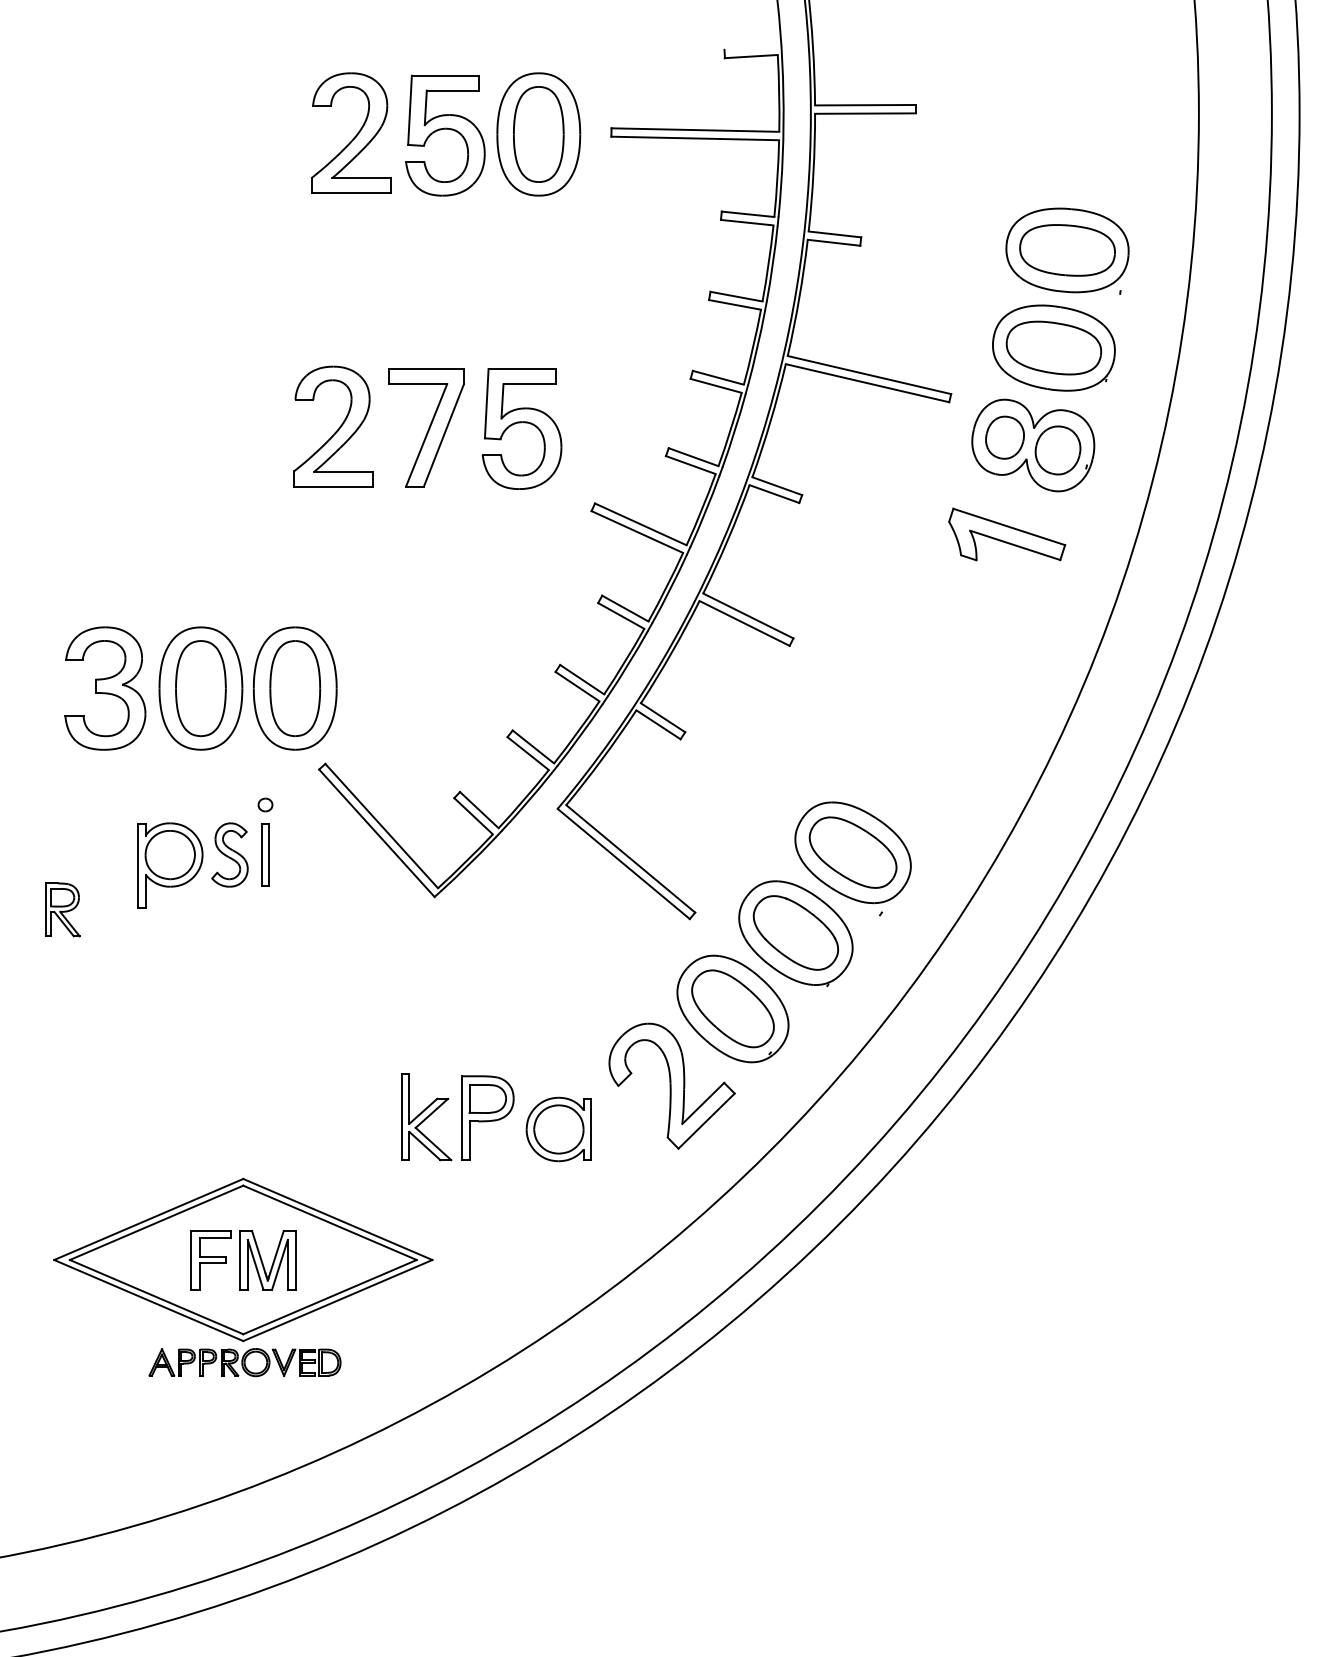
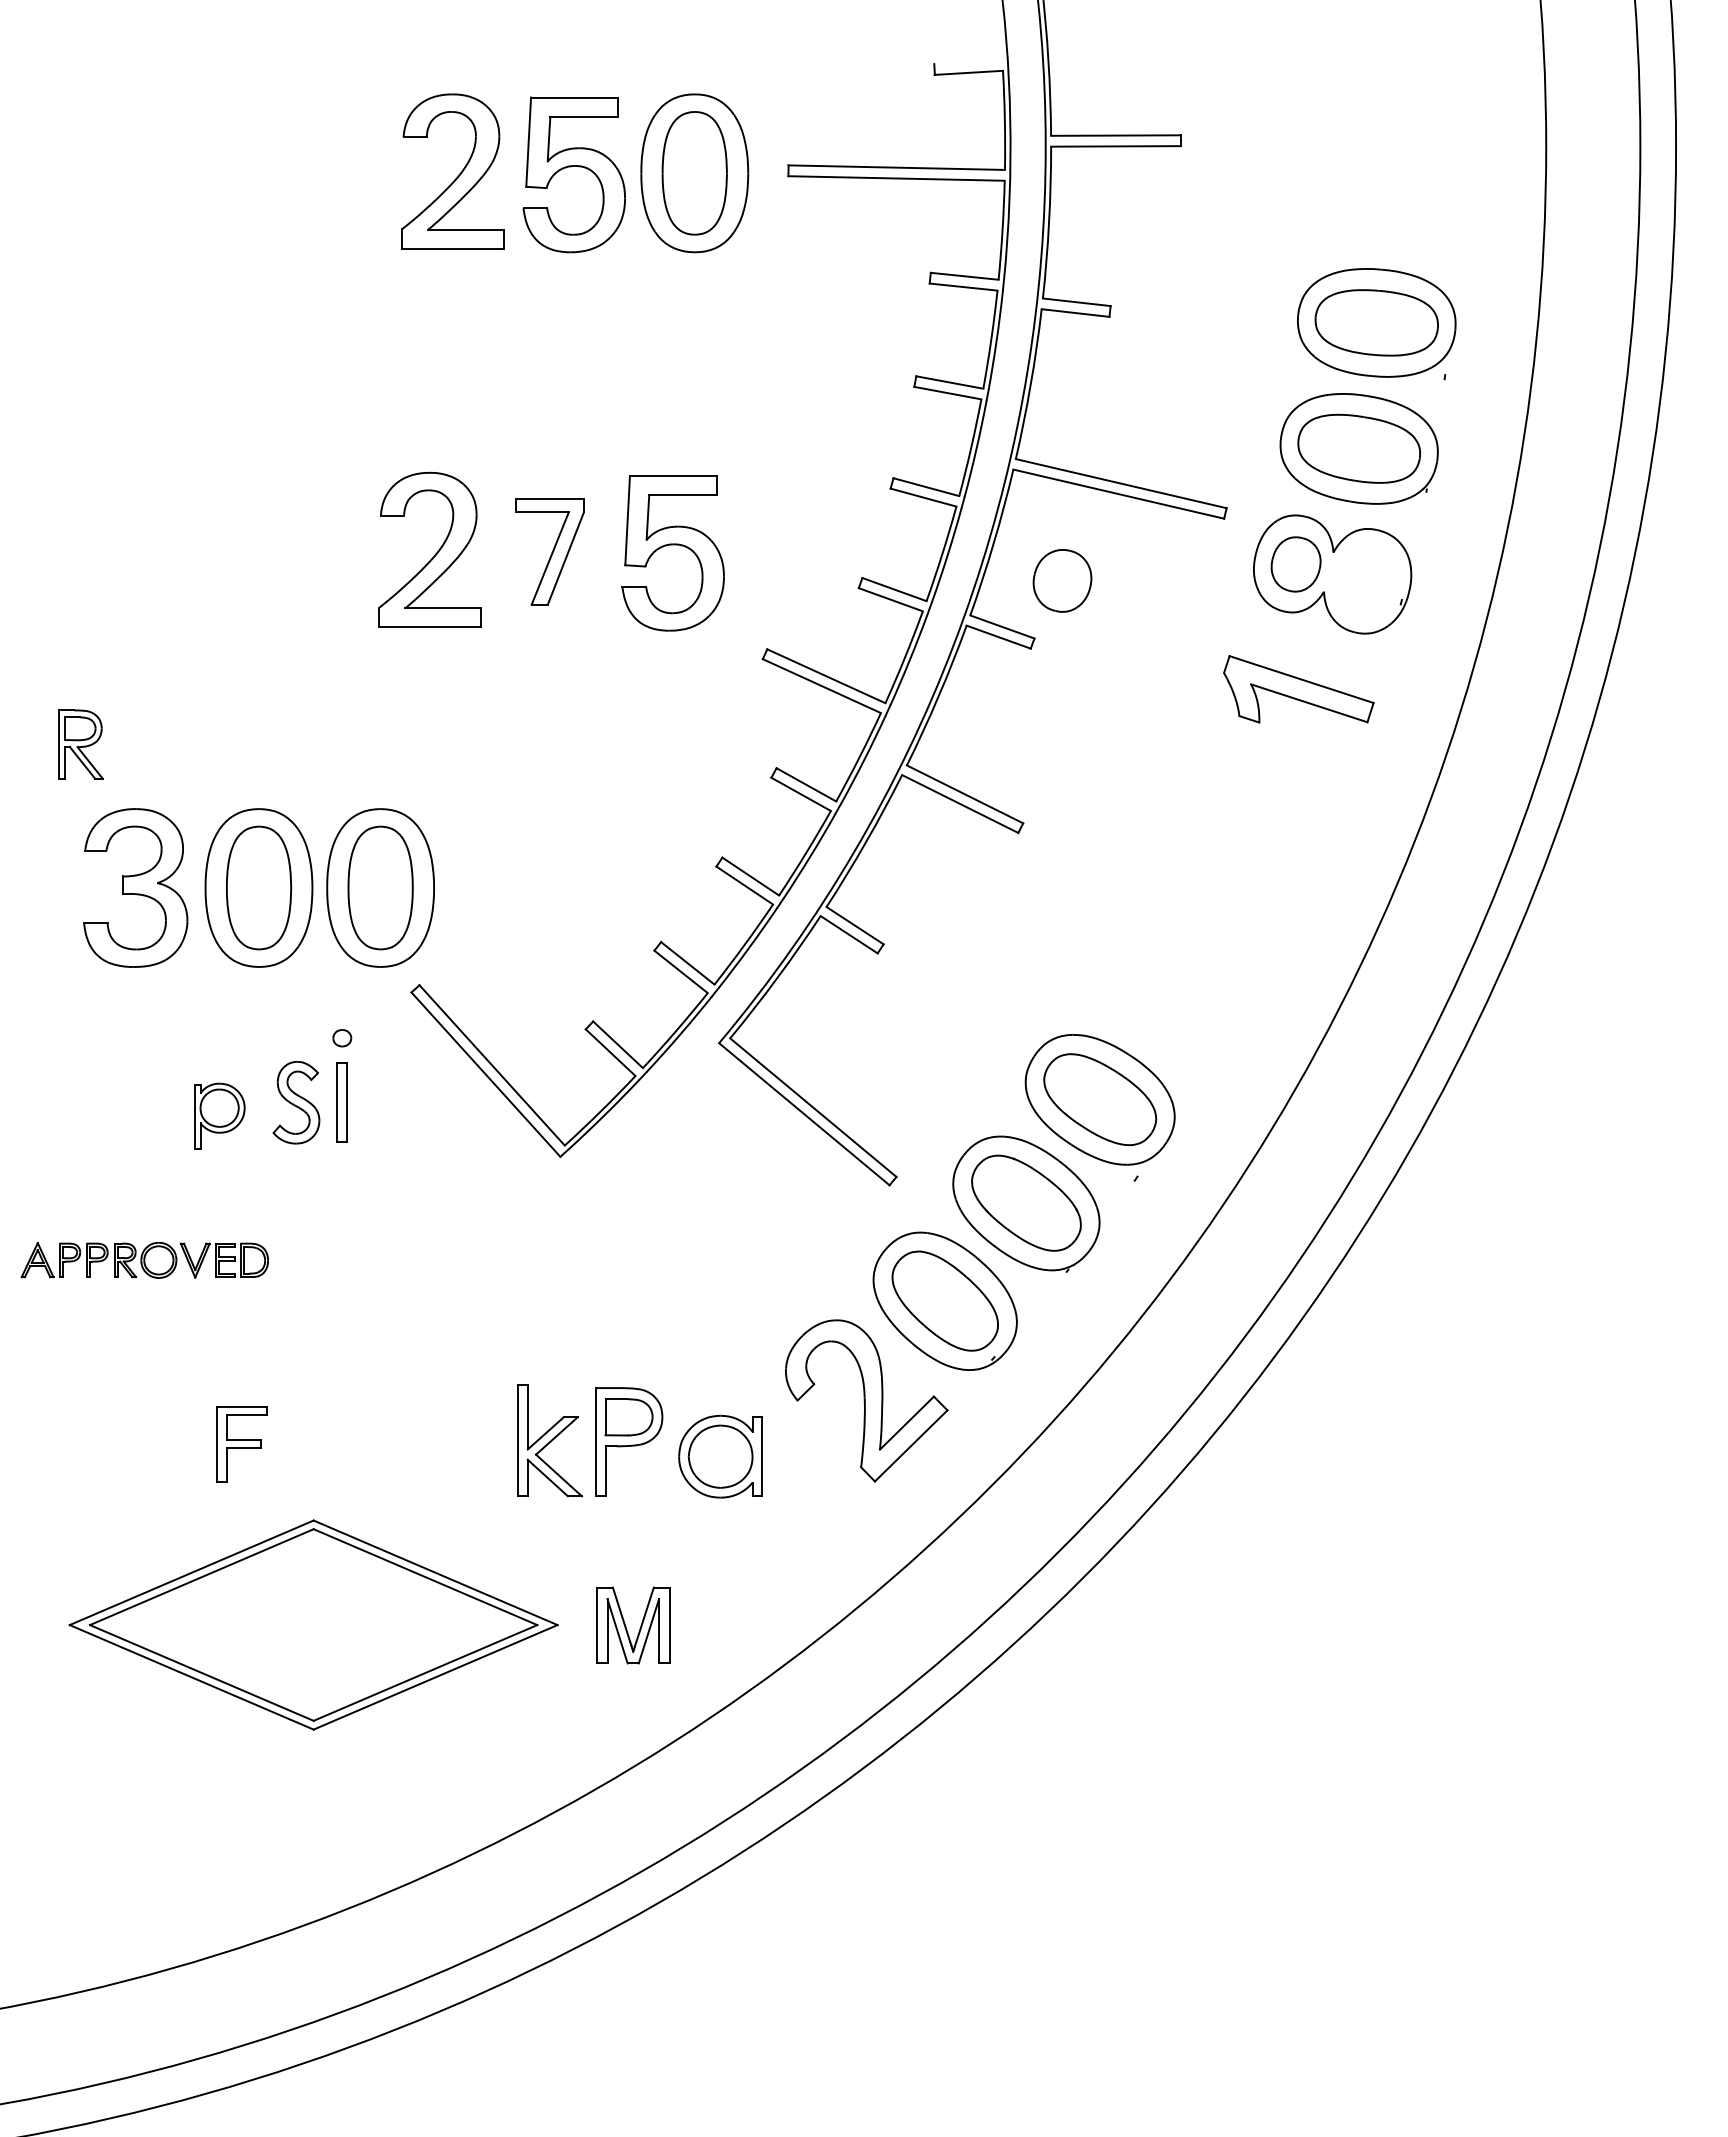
part: (426, 427) -> (550, 551), size x0.7
part: (1058, 450) -> (1062, 580), moved
part: (170, 865) -> (219, 1116), size x0.6
part: (62, 909) -> (80, 744), moved
part: (210, 1260) -> (241, 1444), moved
part: (272, 1262) -> (639, 1628), moved
part: (244, 1361) -> (144, 1259), moved

